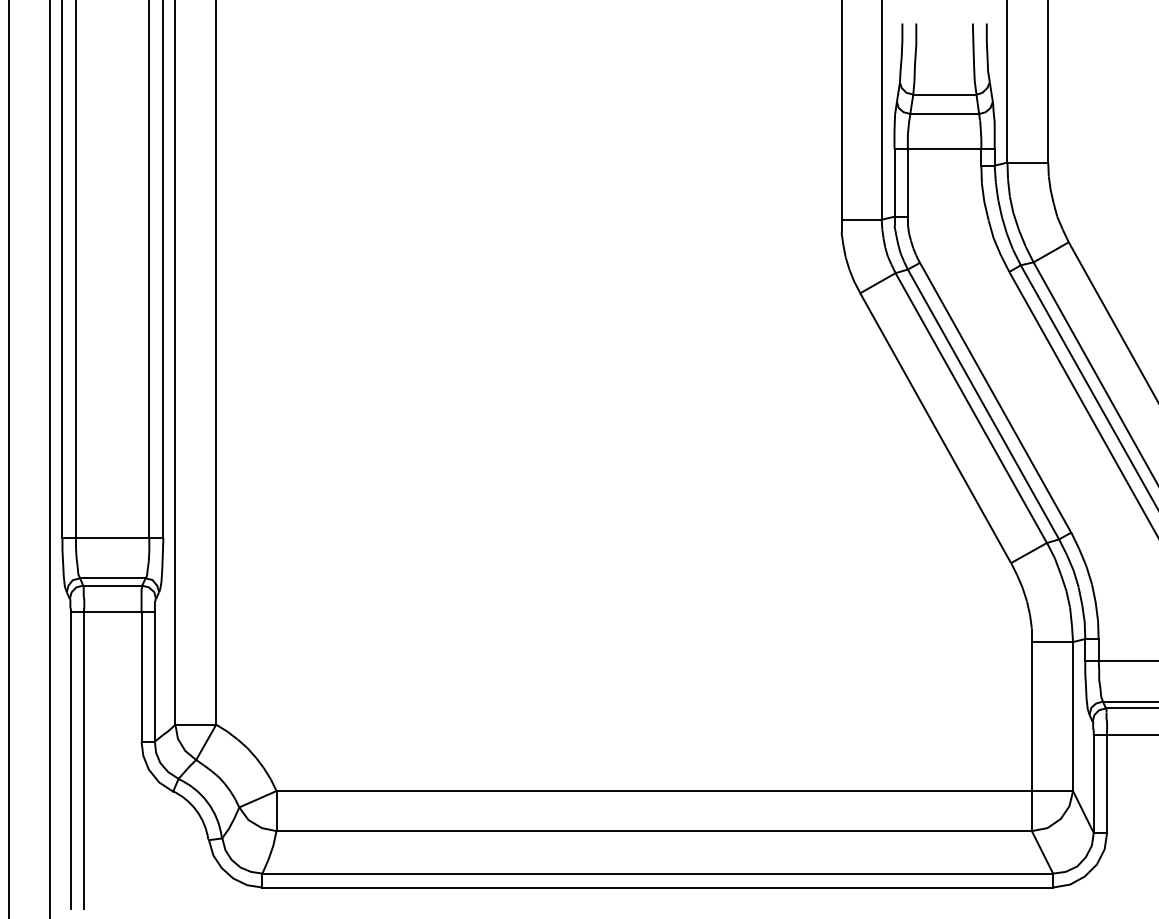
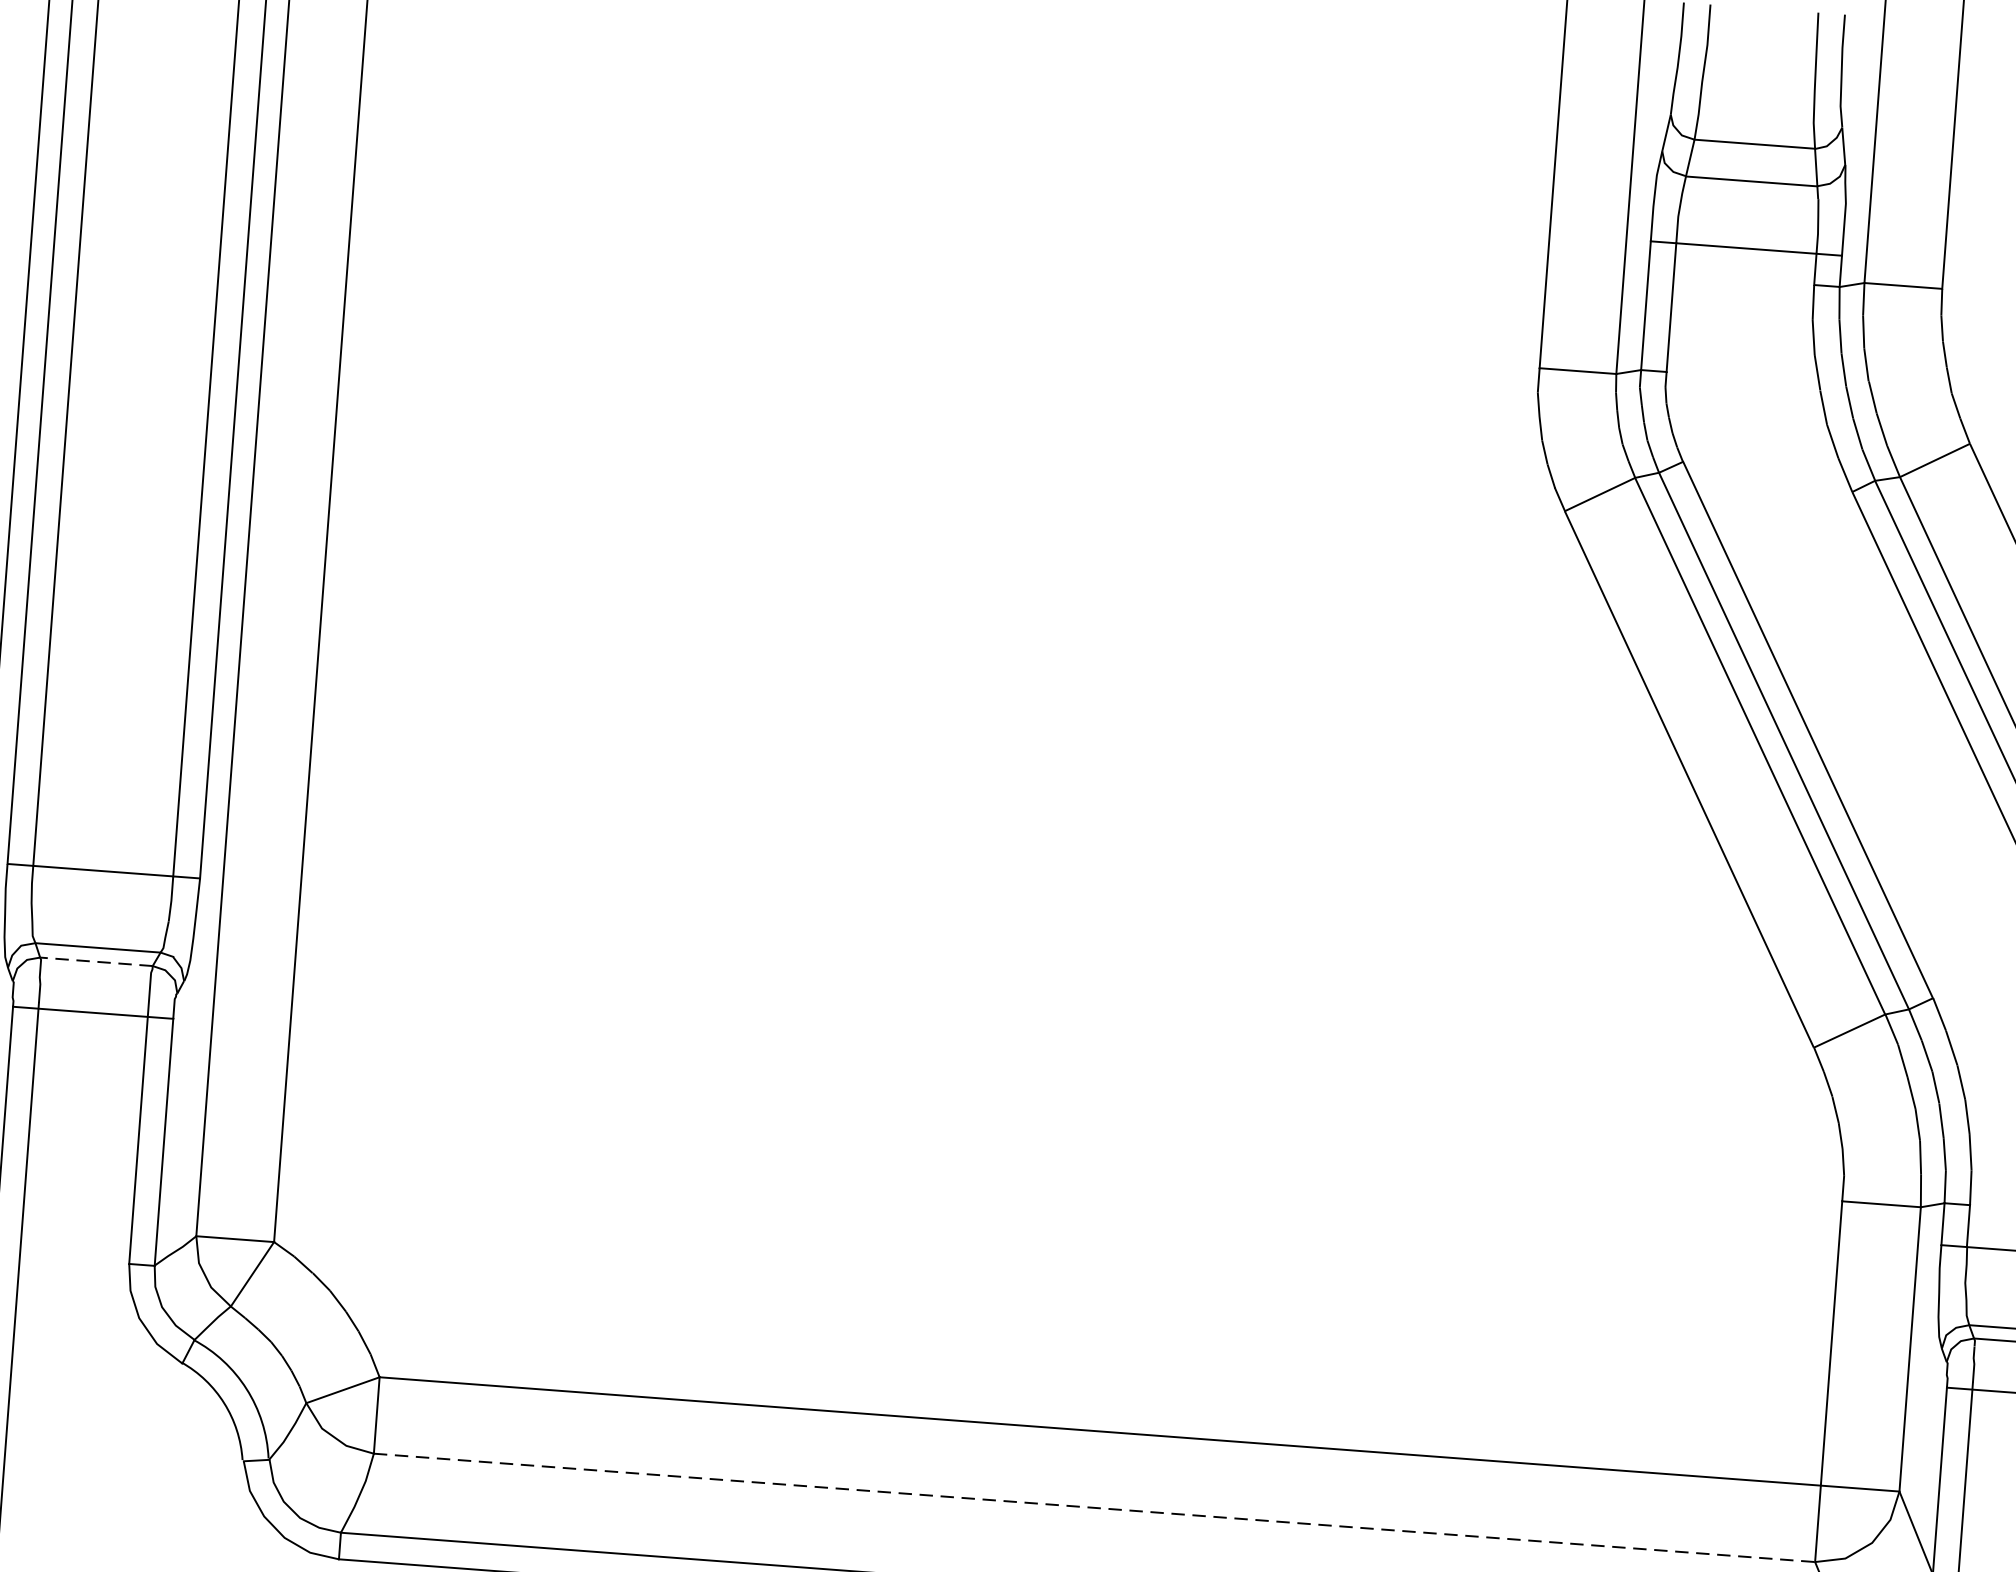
line: (112, 585) -> (96, 961), solid -> dashed
line: (654, 831) -> (1095, 1508), solid -> dashed

